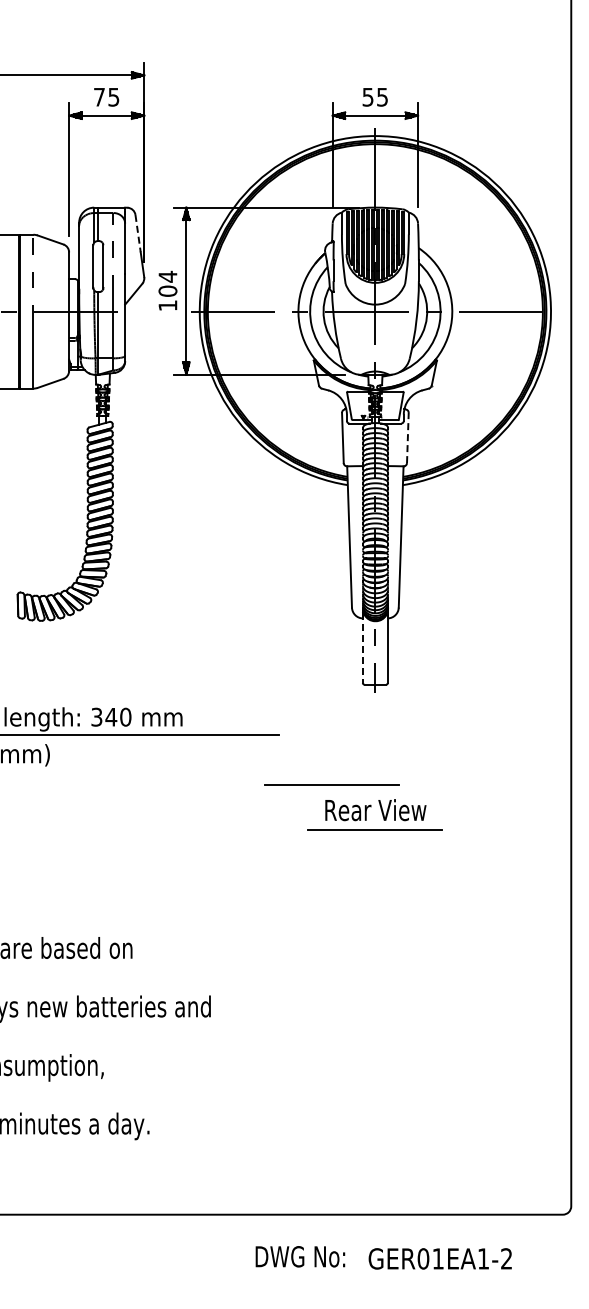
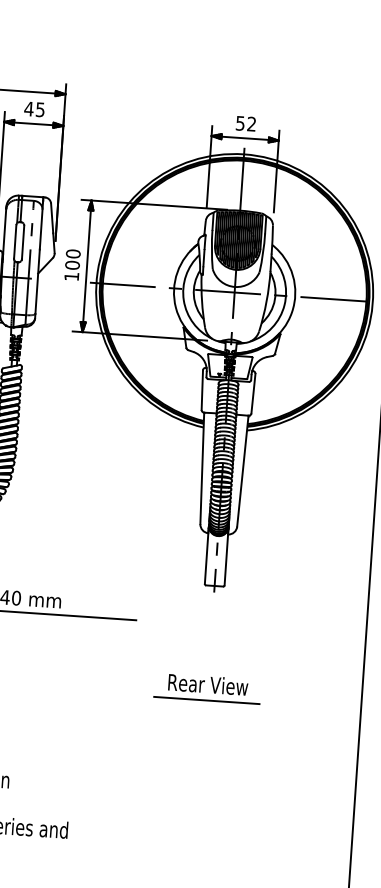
text: (382, 96) -> (251, 123), 55 -> 52
text: (99, 97) -> (29, 109), 75 -> 45
line: (138, 233) -> (52, 218), dashed -> solid
text: (167, 276) -> (72, 253), 104 -> 100
line: (407, 437) -> (253, 393), dashed -> solid
line: (362, 647) -> (206, 556), dashed -> solid
line: (331, 784) -> (174, 662), removed

